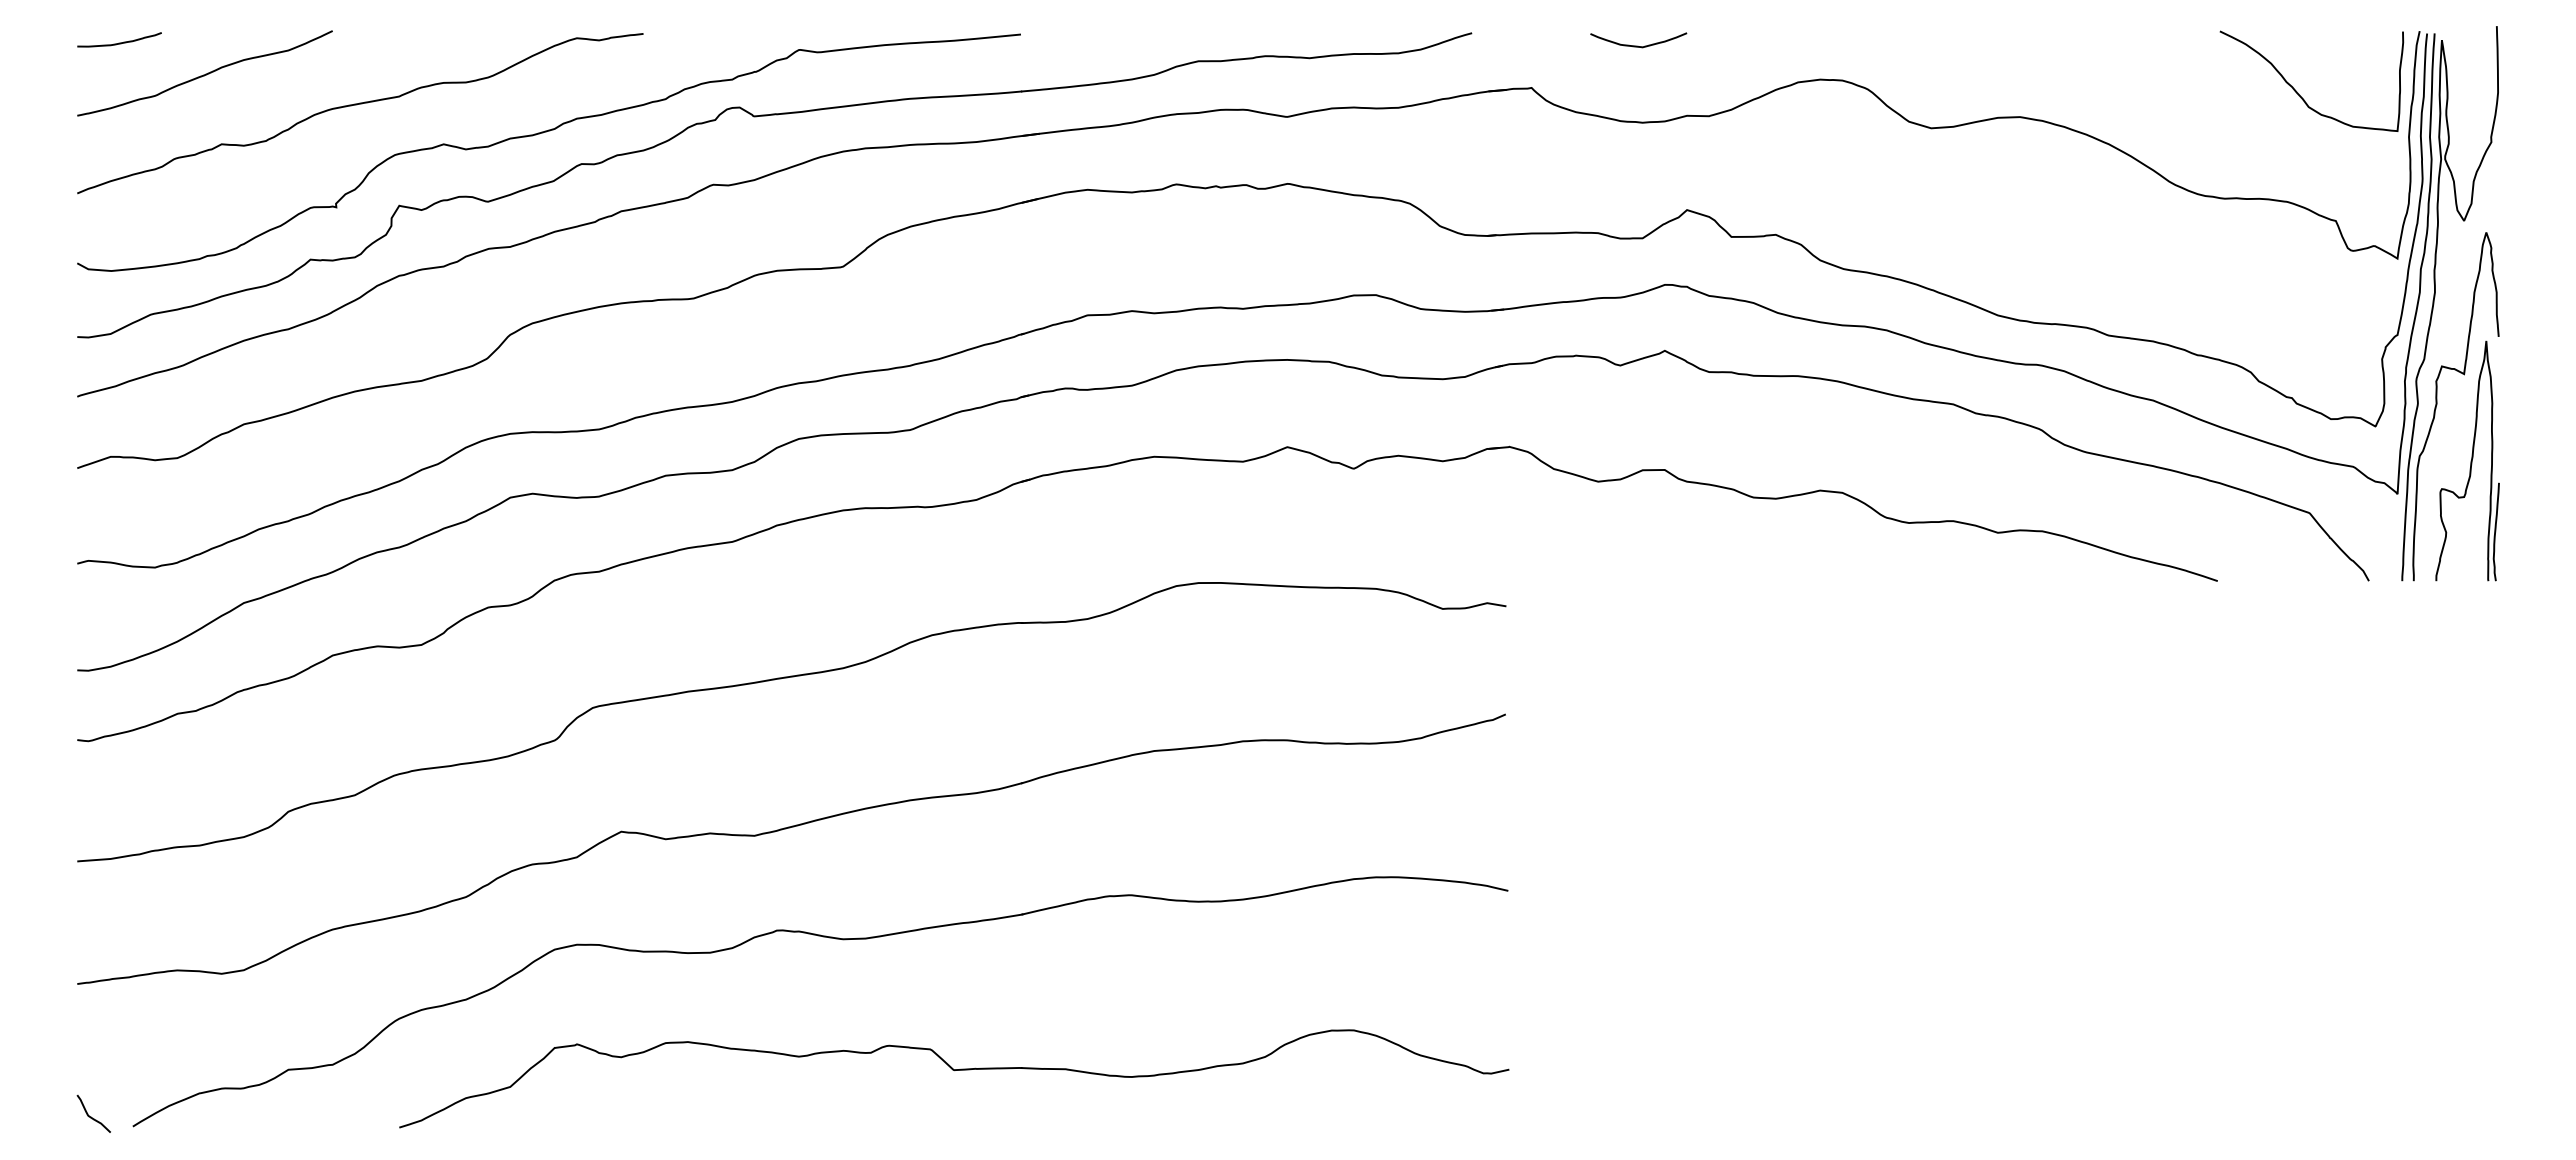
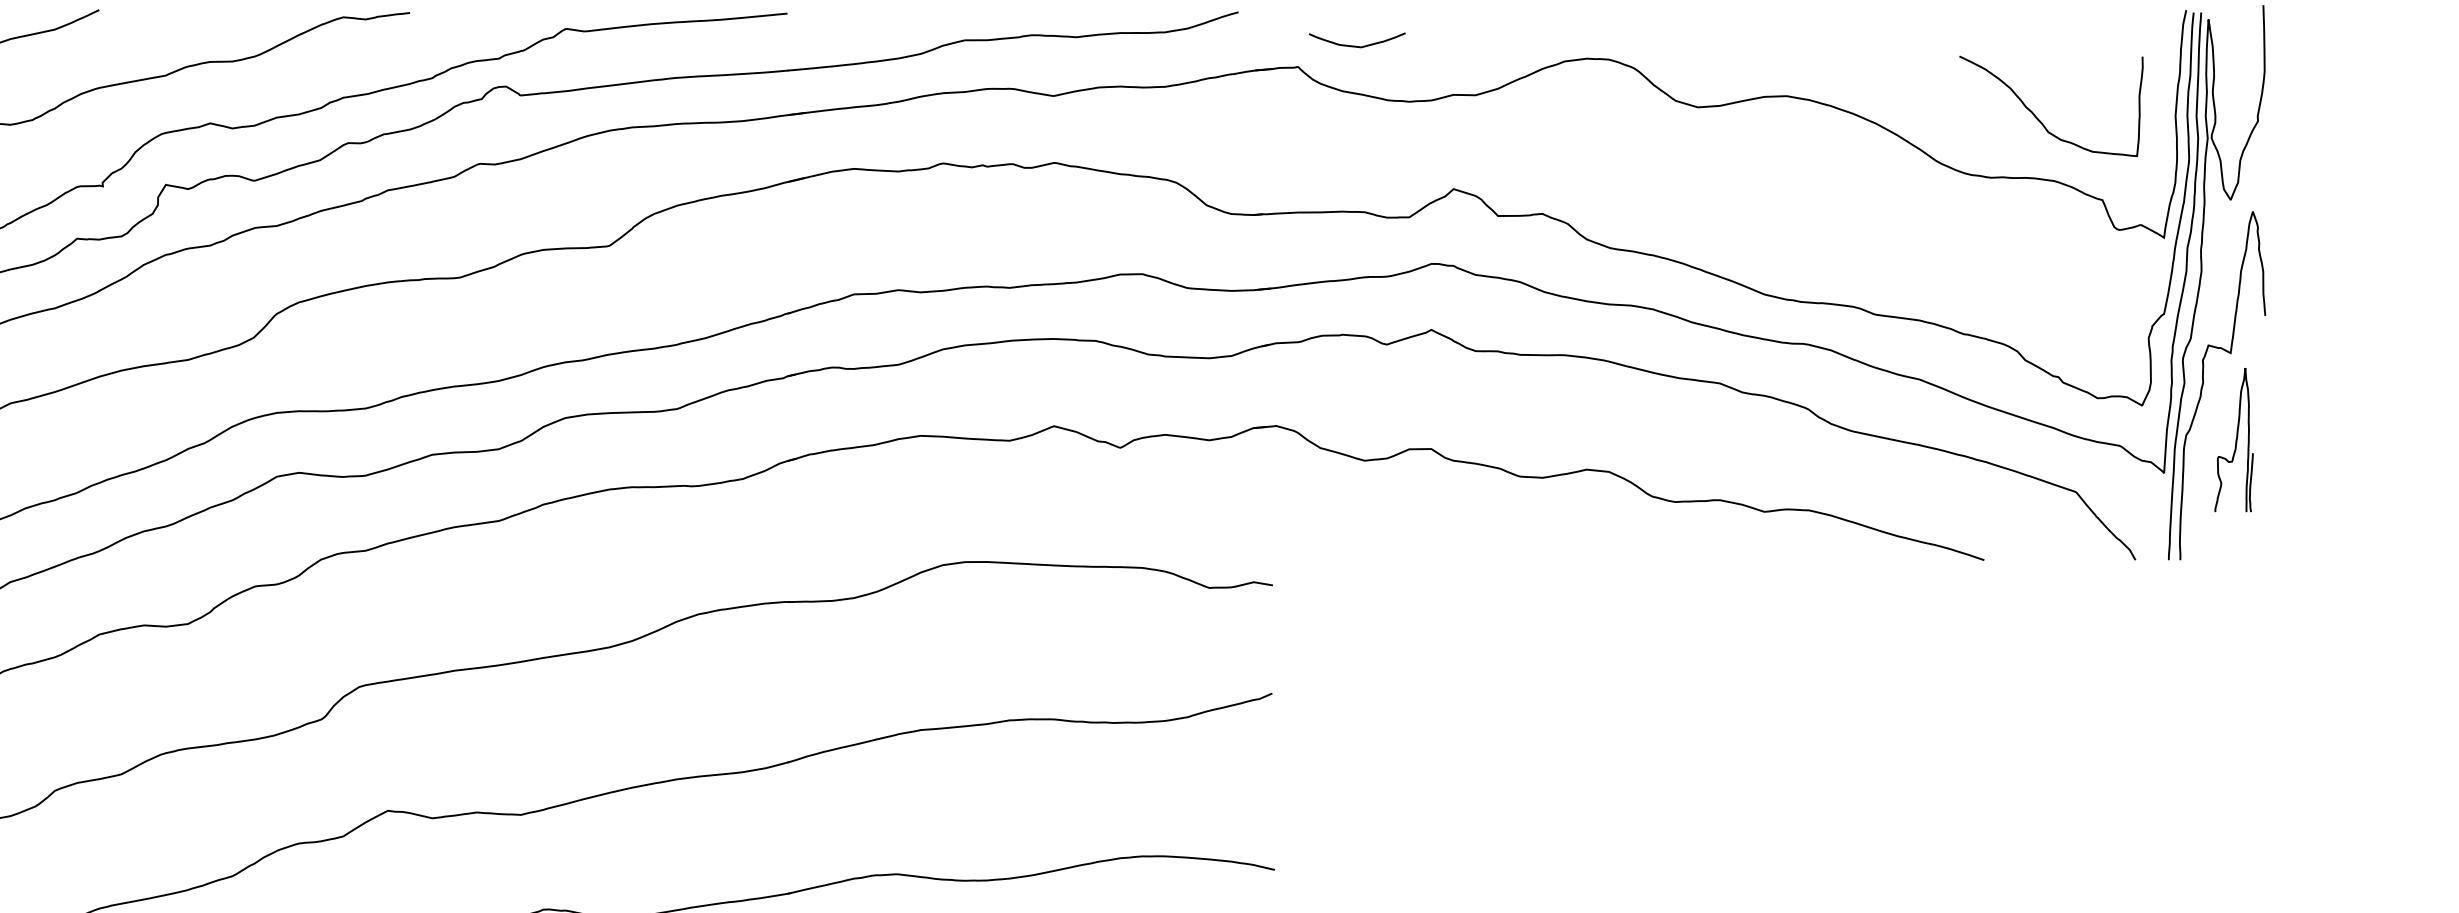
curve: (1638, 45) -> (1357, 45), moved
curve: (2297, 91) -> (2037, 116), moved
part: (2467, 460) -> (2234, 439), size x0.6

